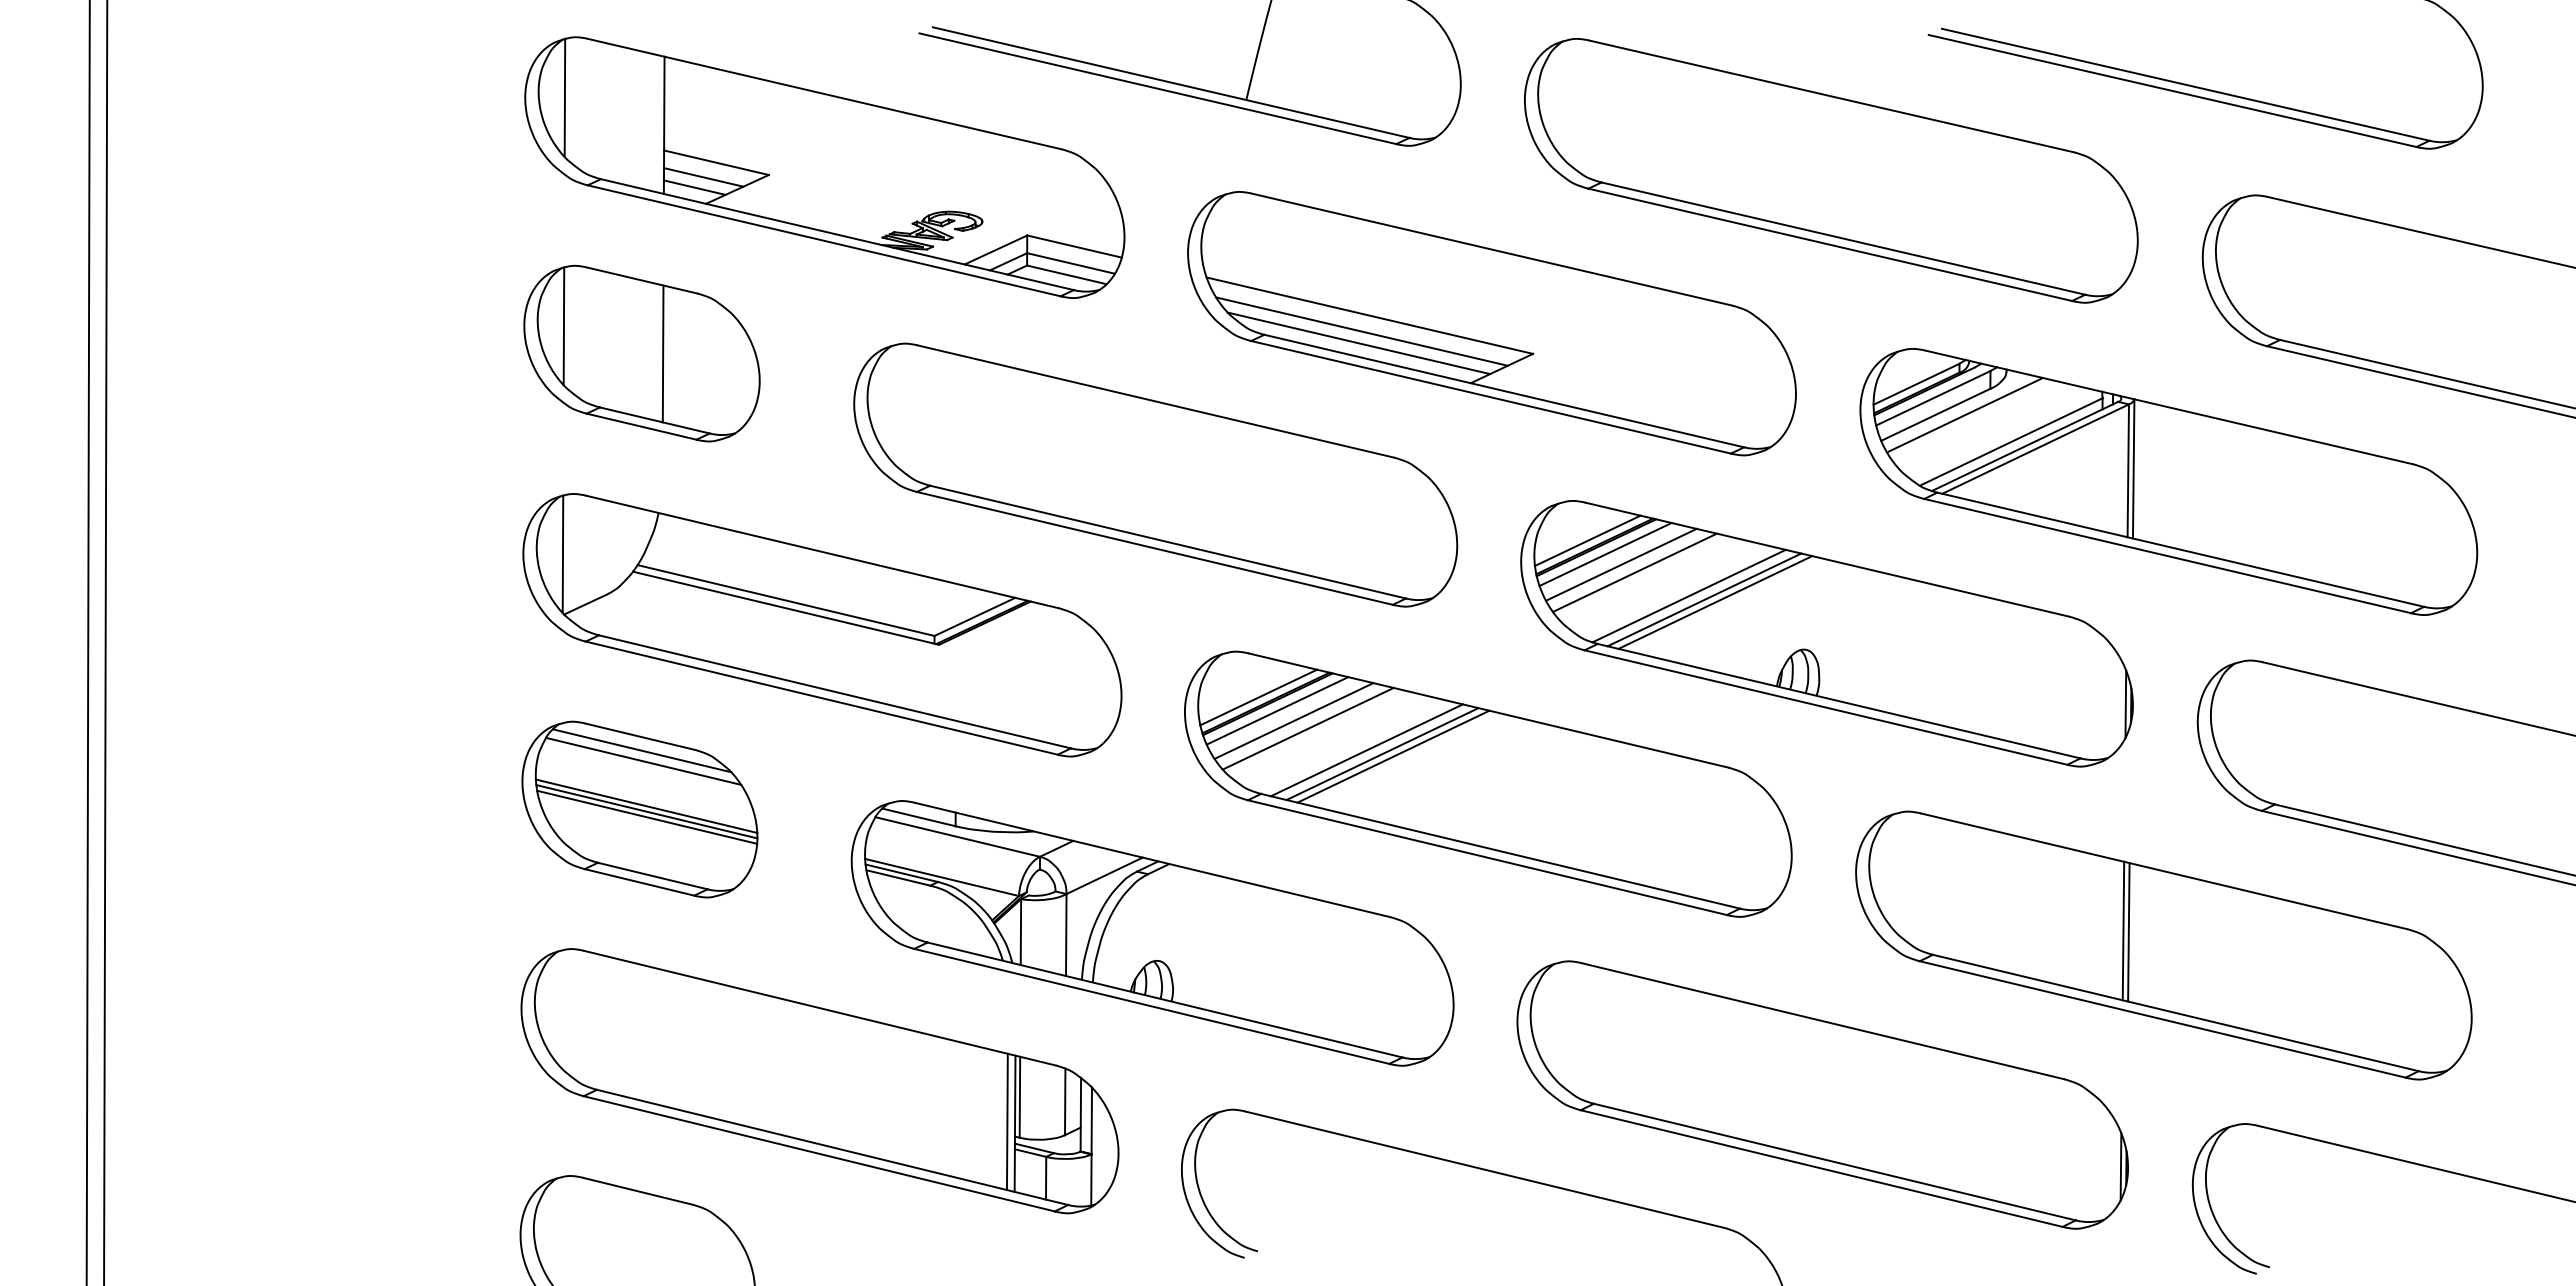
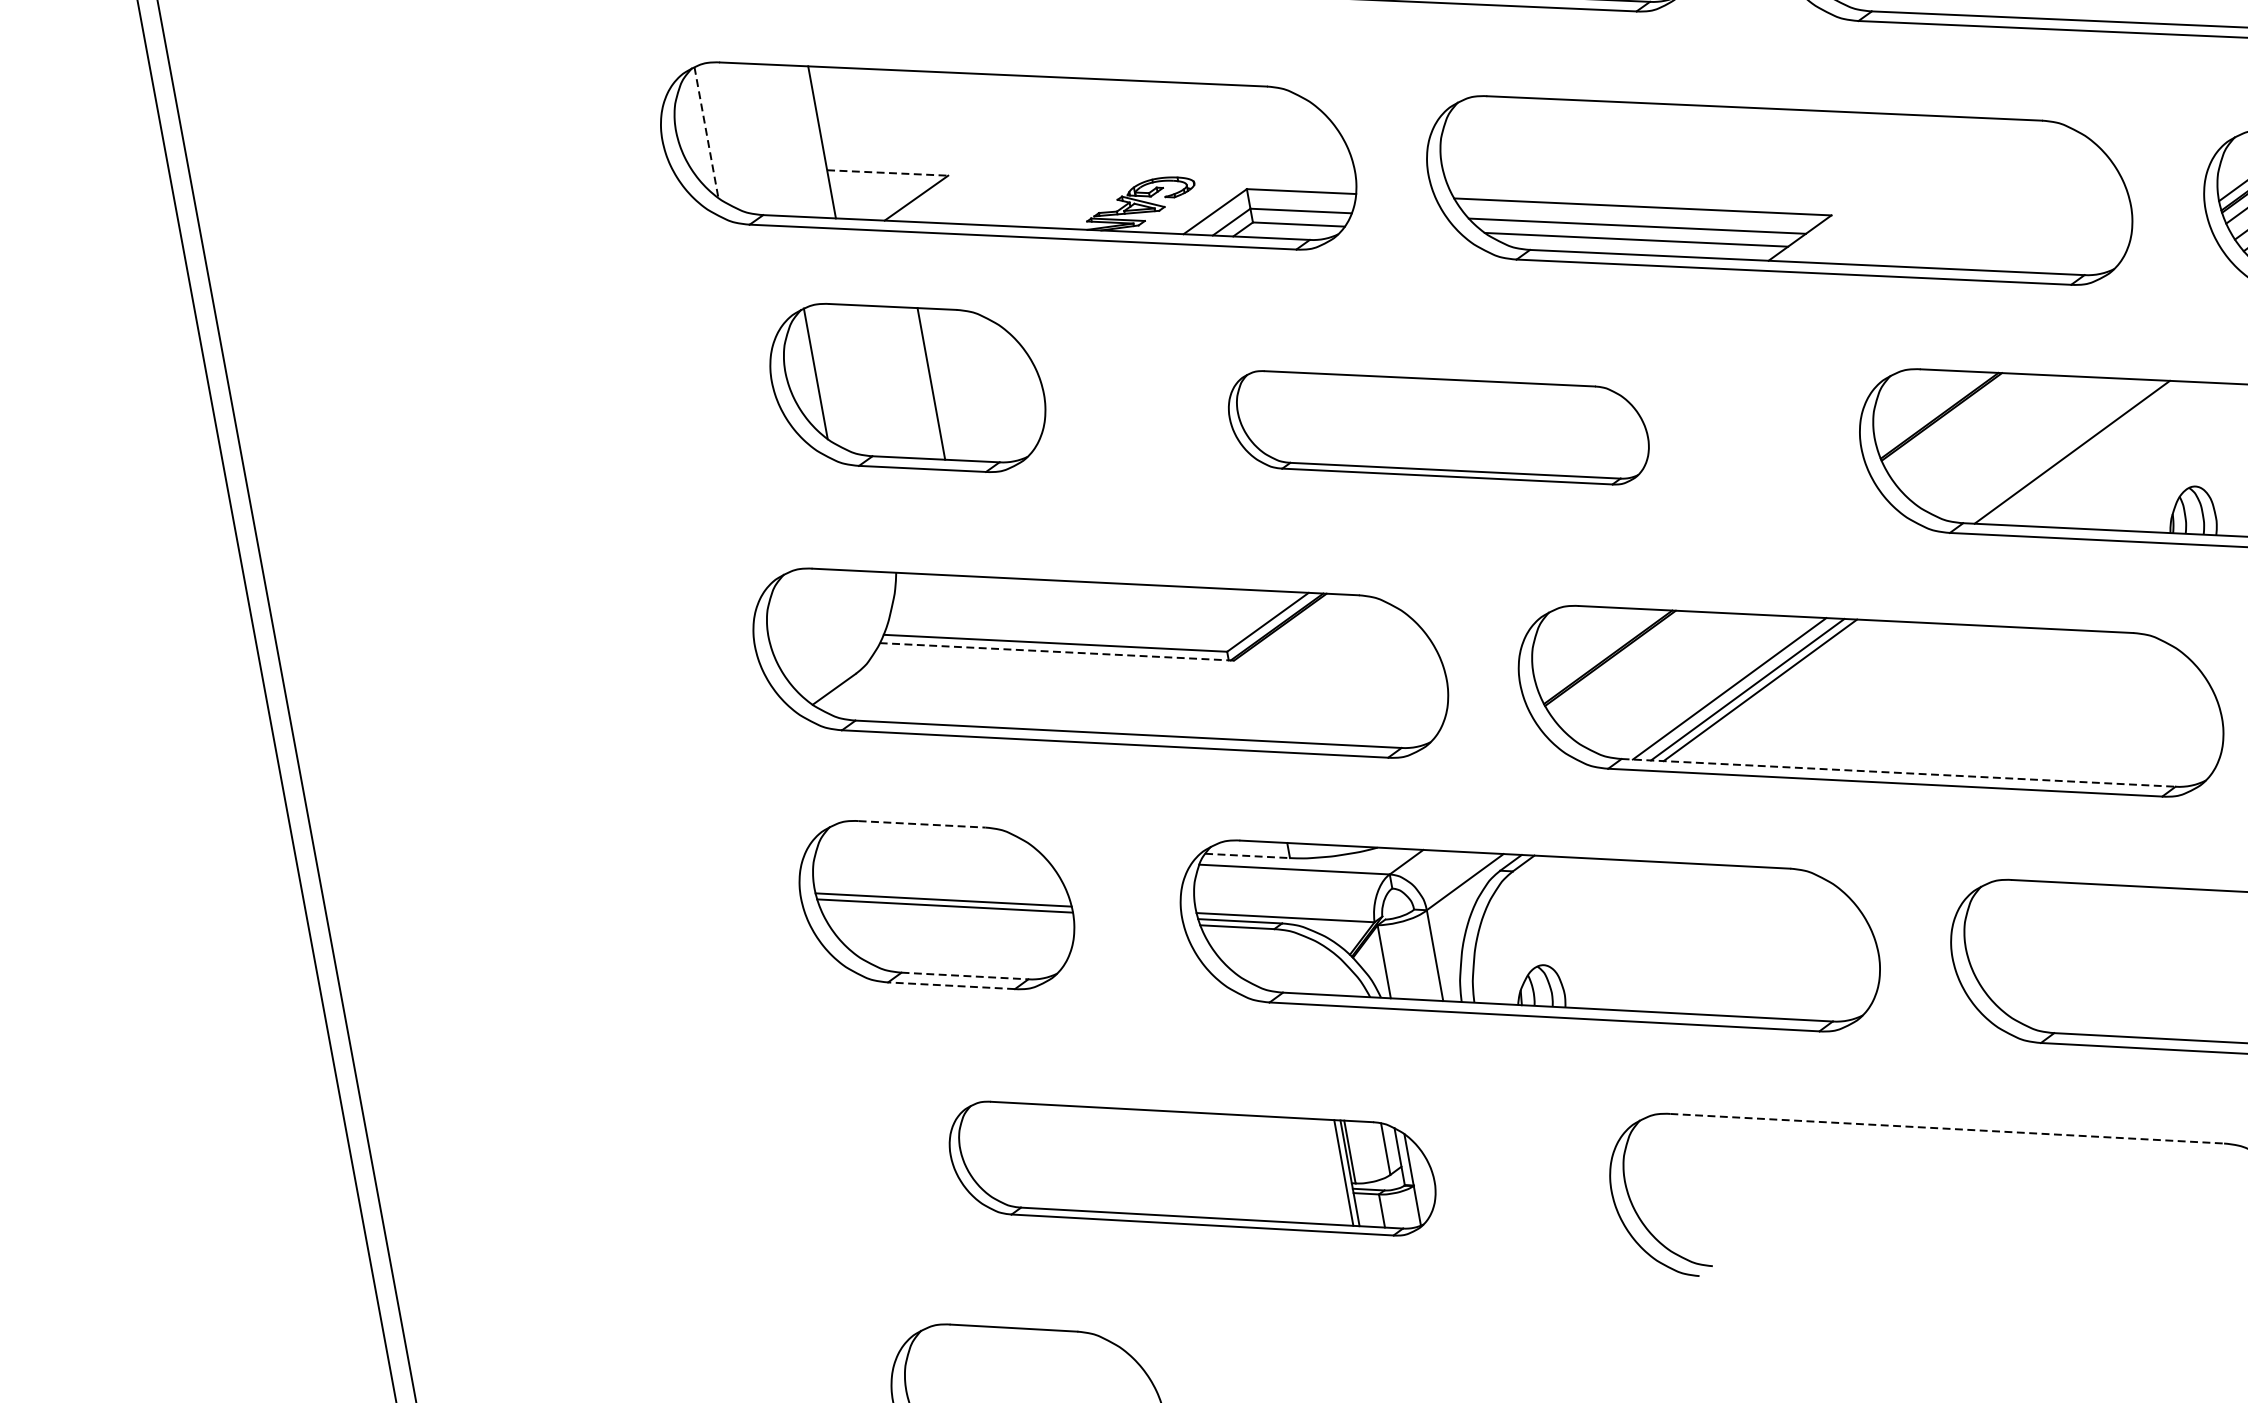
line: (564, 98) -> (706, 133), solid -> dashed
line: (716, 162) -> (887, 172), solid -> dashed
line: (703, 177) -> (876, 192), removed
line: (694, 187) -> (868, 204), removed
part: (641, 353) -> (907, 387), moved
part: (1155, 474) -> (1438, 427), size x0.6
line: (1587, 540) -> (1930, 410), removed
line: (562, 554) -> (798, 638), removed
line: (1605, 554) -> (1953, 422), removed
line: (1620, 564) -> (1971, 430), removed
line: (1634, 572) -> (1989, 436), removed
line: (1688, 595) -> (2053, 450), removed
line: (1715, 602) -> (2085, 452), removed
line: (785, 608) -> (1056, 652), solid -> dashed
line: (1258, 697) -> (1598, 652), removed
line: (1277, 710) -> (1622, 663), removed
line: (1293, 720) -> (1642, 670), removed
line: (1307, 728) -> (1659, 676), removed
line: (640, 736) -> (922, 824), solid -> dashed
line: (641, 750) -> (926, 839), removed
line: (643, 760) -> (930, 849), removed
line: (647, 816) -> (946, 911), removed
line: (918, 817) -> (1247, 856), solid -> dashed
line: (1501, 851) -> (1899, 772), solid -> dashed
line: (653, 876) -> (965, 976), solid -> dashed
line: (638, 882) -> (950, 986), solid -> dashed
part: (819, 1081) -> (1192, 1168), size x0.7
line: (1485, 1169) -> (1947, 1128), solid -> dashed

